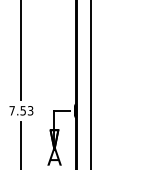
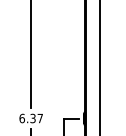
text: (21, 110) -> (31, 118), 7.53 -> 6.37

